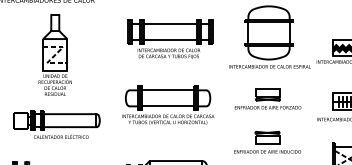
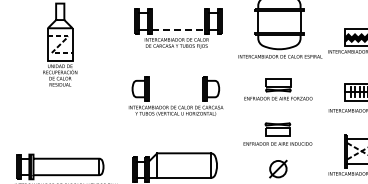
line: (170, 24) -> (178, 13), removed
line: (170, 40) -> (178, 29), solid -> dashed
line: (167, 89) -> (175, 80), removed
line: (167, 106) -> (175, 97), removed
part: (56, 124) -> (61, 115), removed

